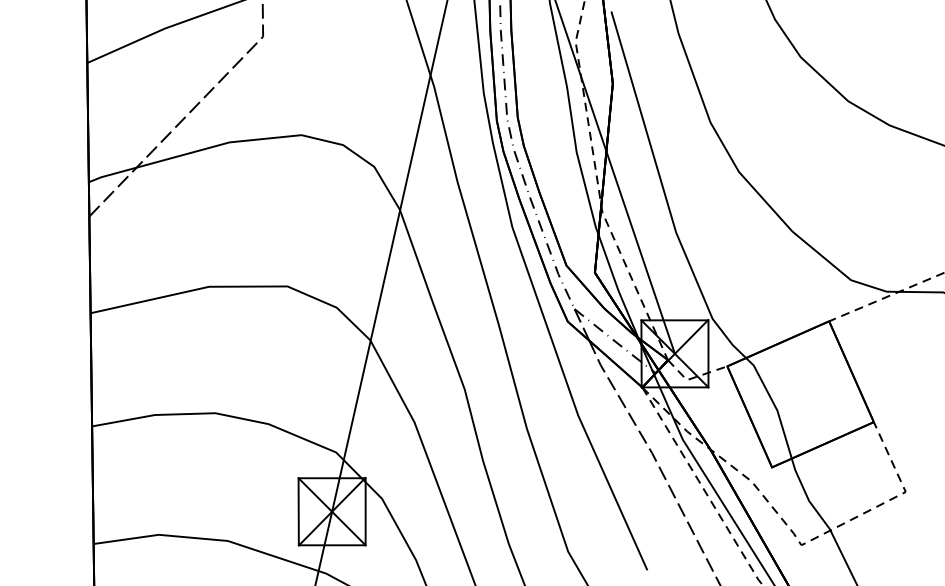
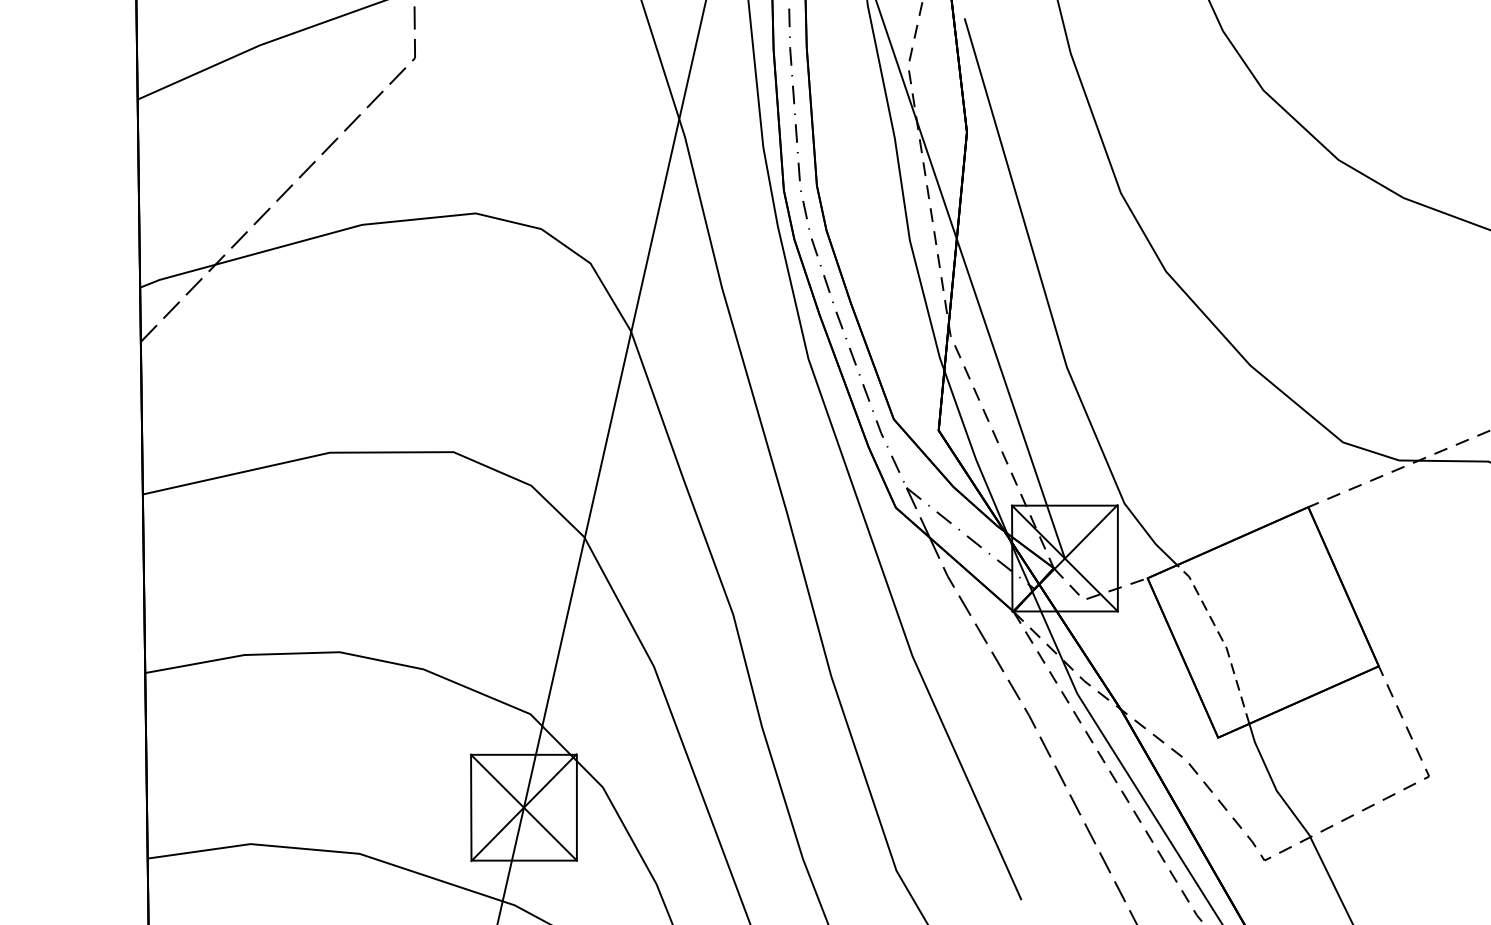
line: (774, 405) -> (1222, 640), solid -> dashed

